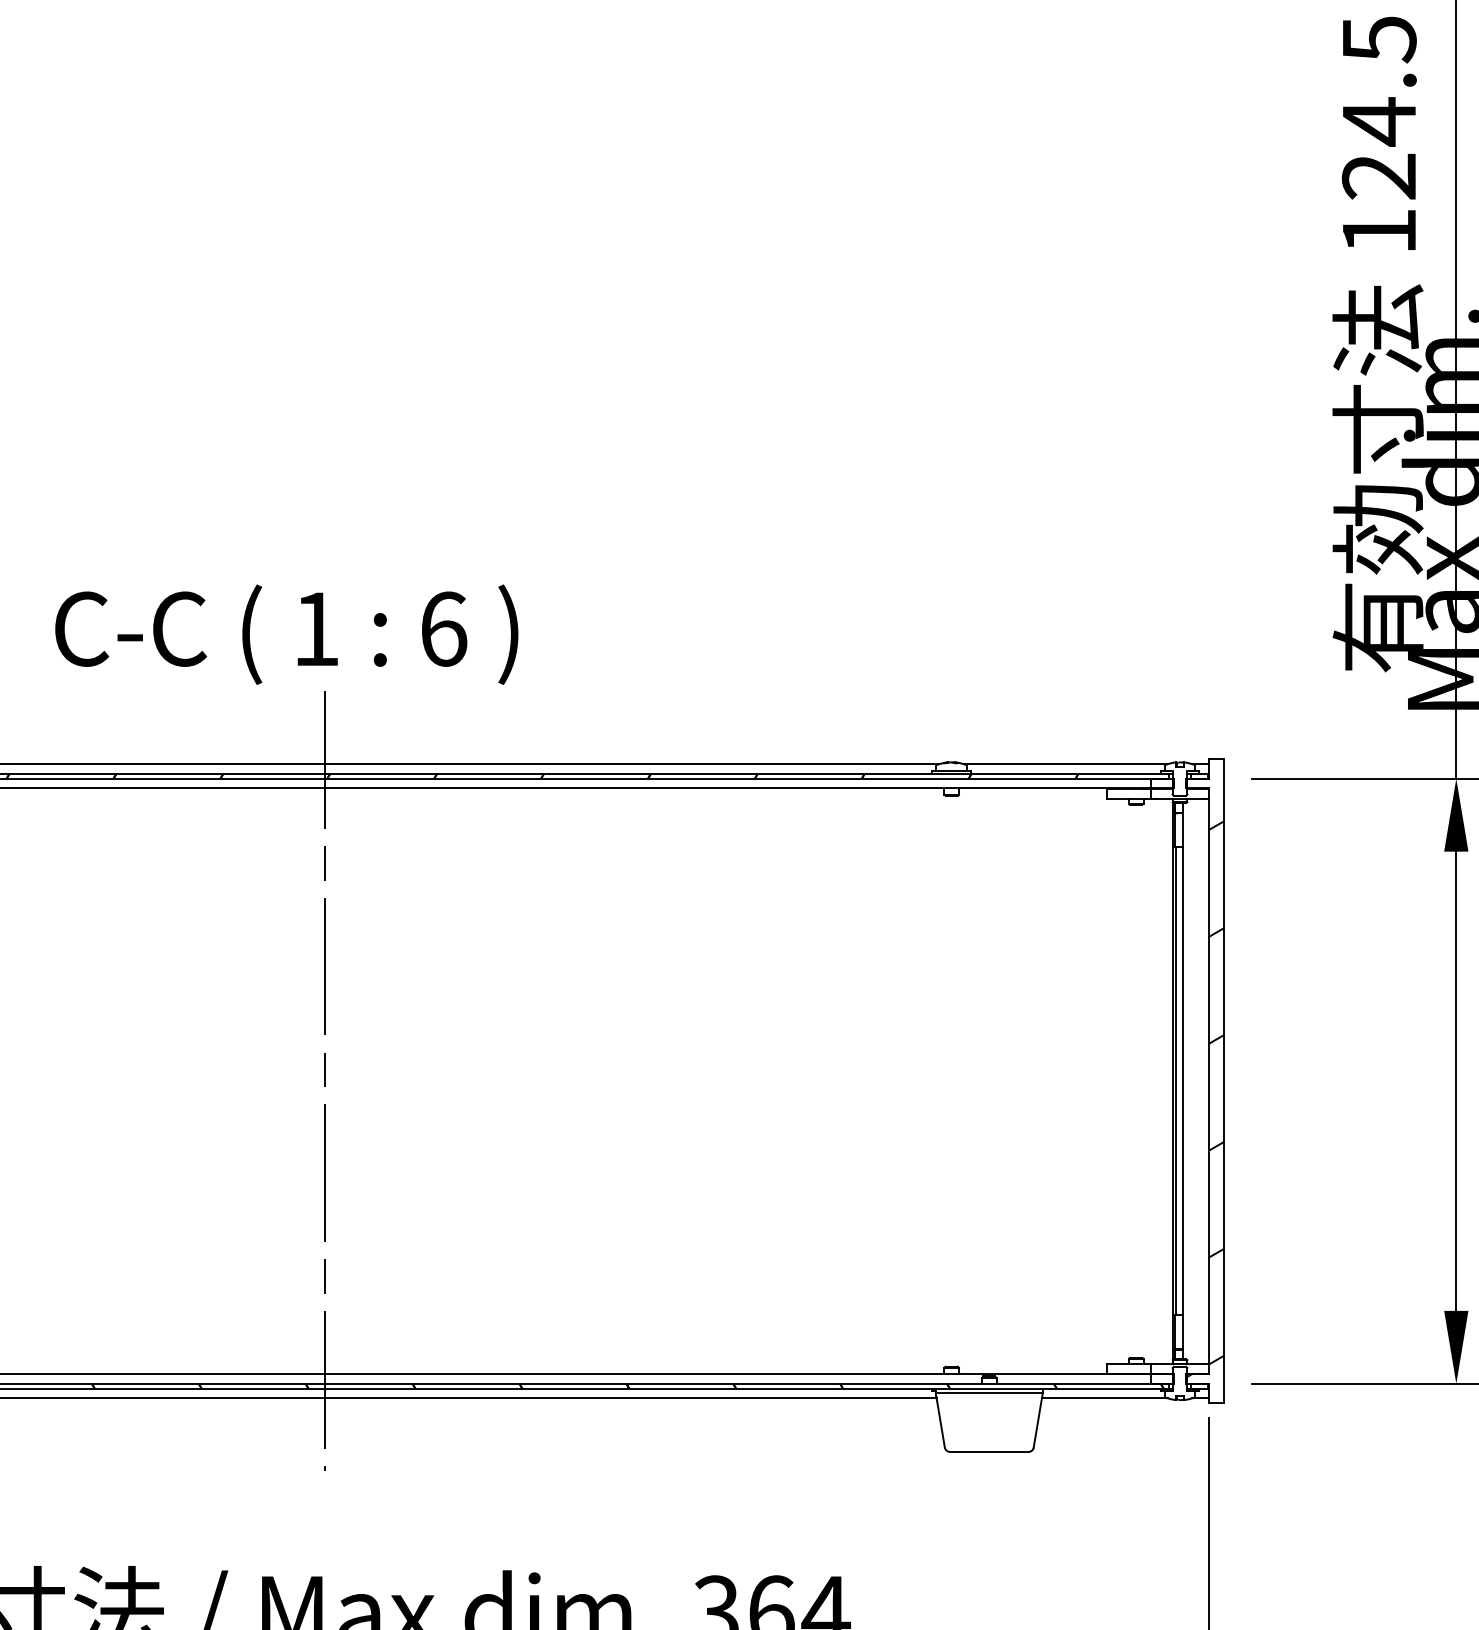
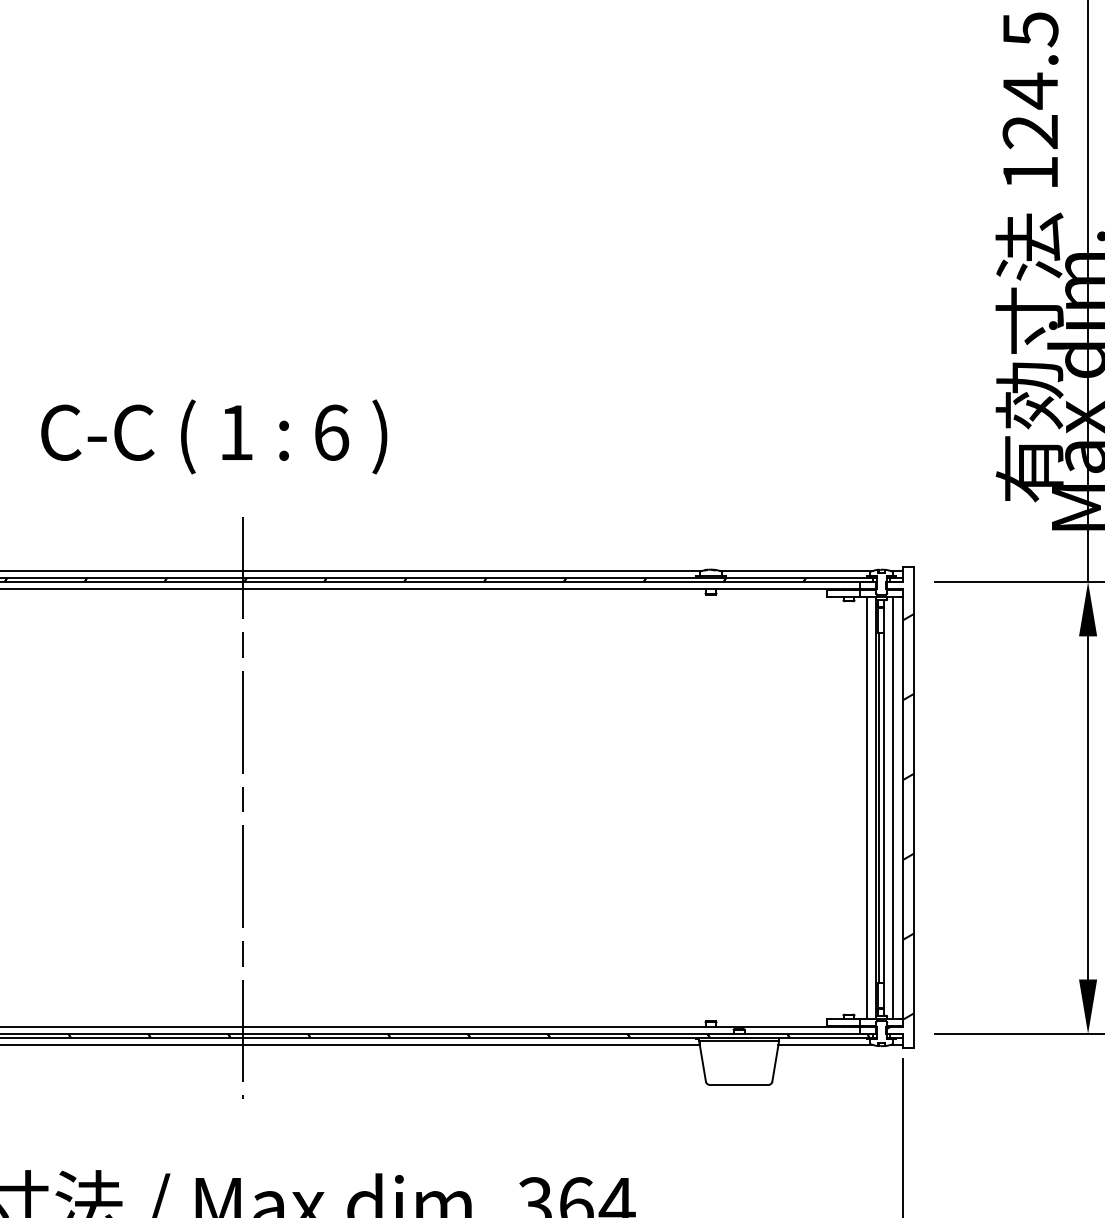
text: (286, 634) -> (214, 436), moved
line: (1160, 1080) -> (867, 807), added
line: (1194, 1080) -> (892, 807), added

